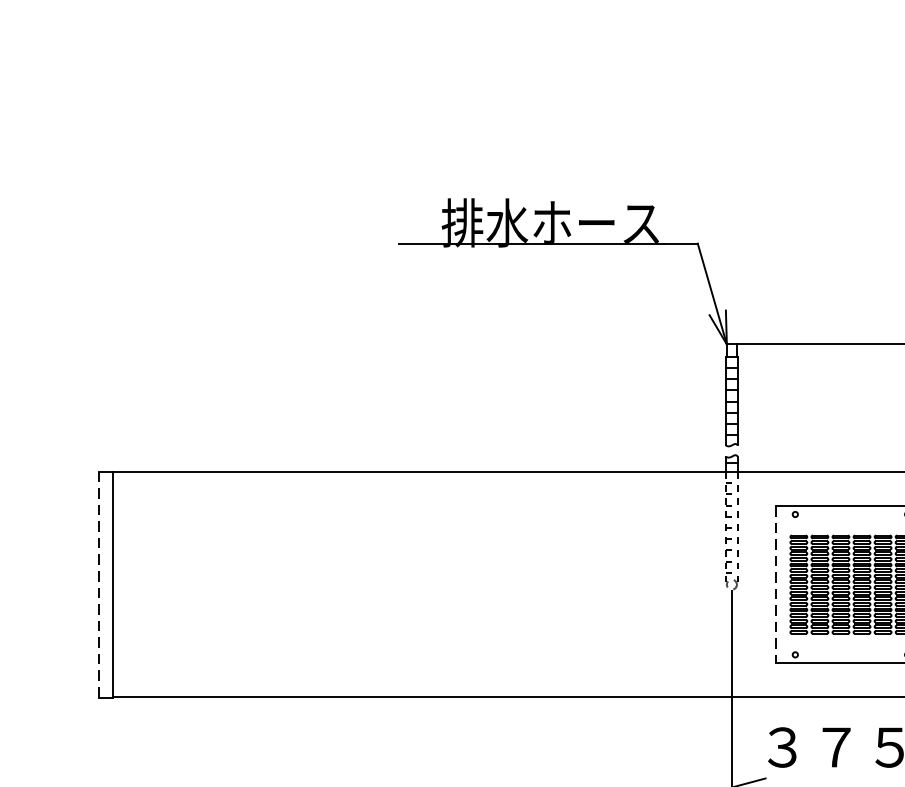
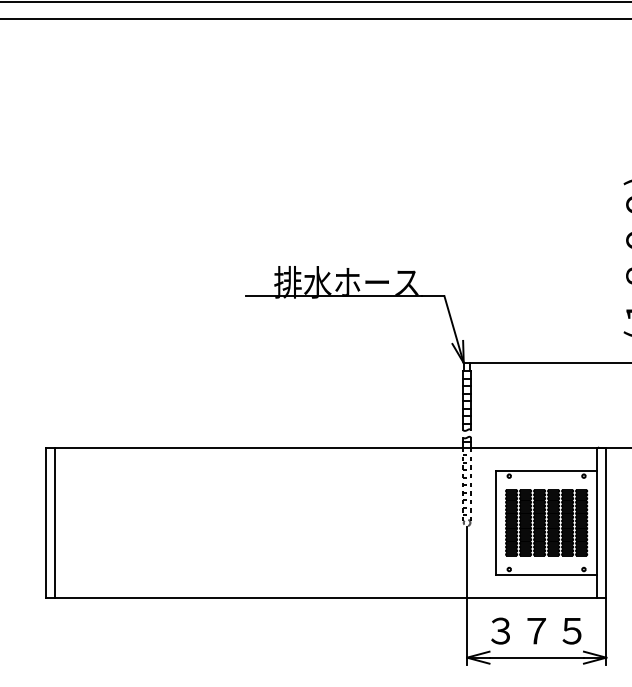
line: (99, 585) -> (46, 523), dashed -> solid
line: (776, 585) -> (496, 523), dashed -> solid

